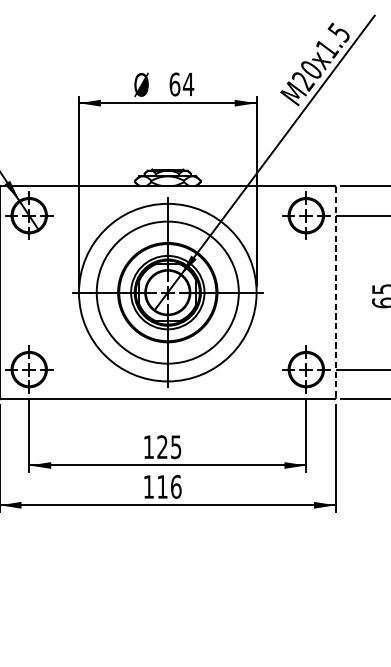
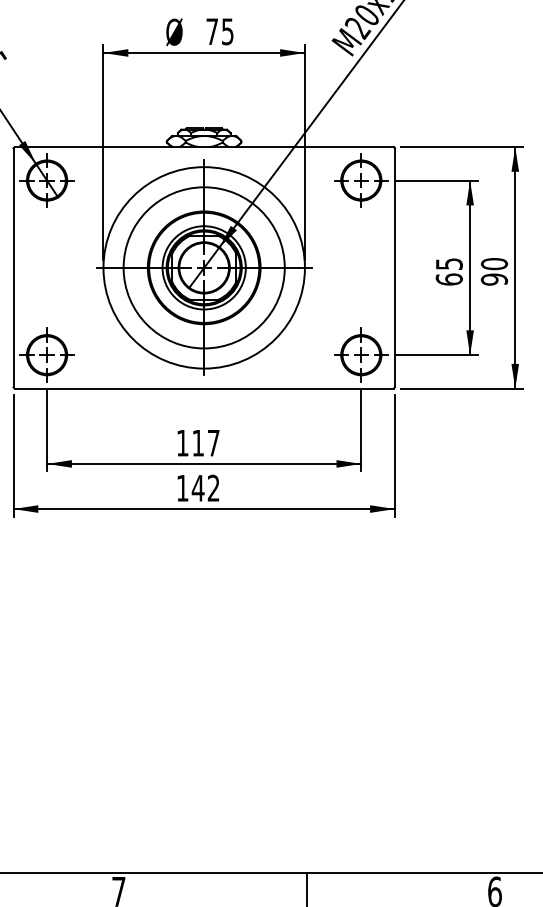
text: (182, 84) -> (220, 31), 64 -> 75
line: (335, 292) -> (394, 267), dashed -> solid
text: (168, 446) -> (205, 442), 125 -> 117
text: (168, 486) -> (205, 487), 116 -> 142

